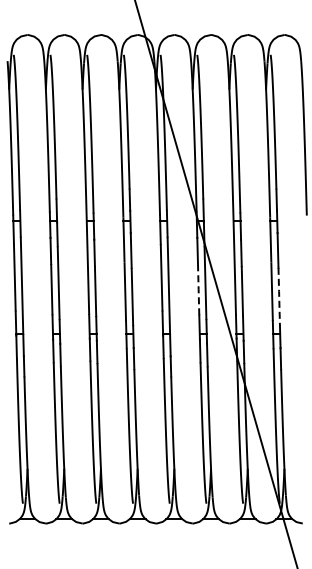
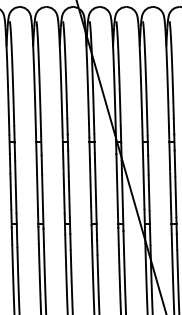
line: (198, 289) -> (117, 191), dashed -> solid
line: (279, 296) -> (176, 196), dashed -> solid

